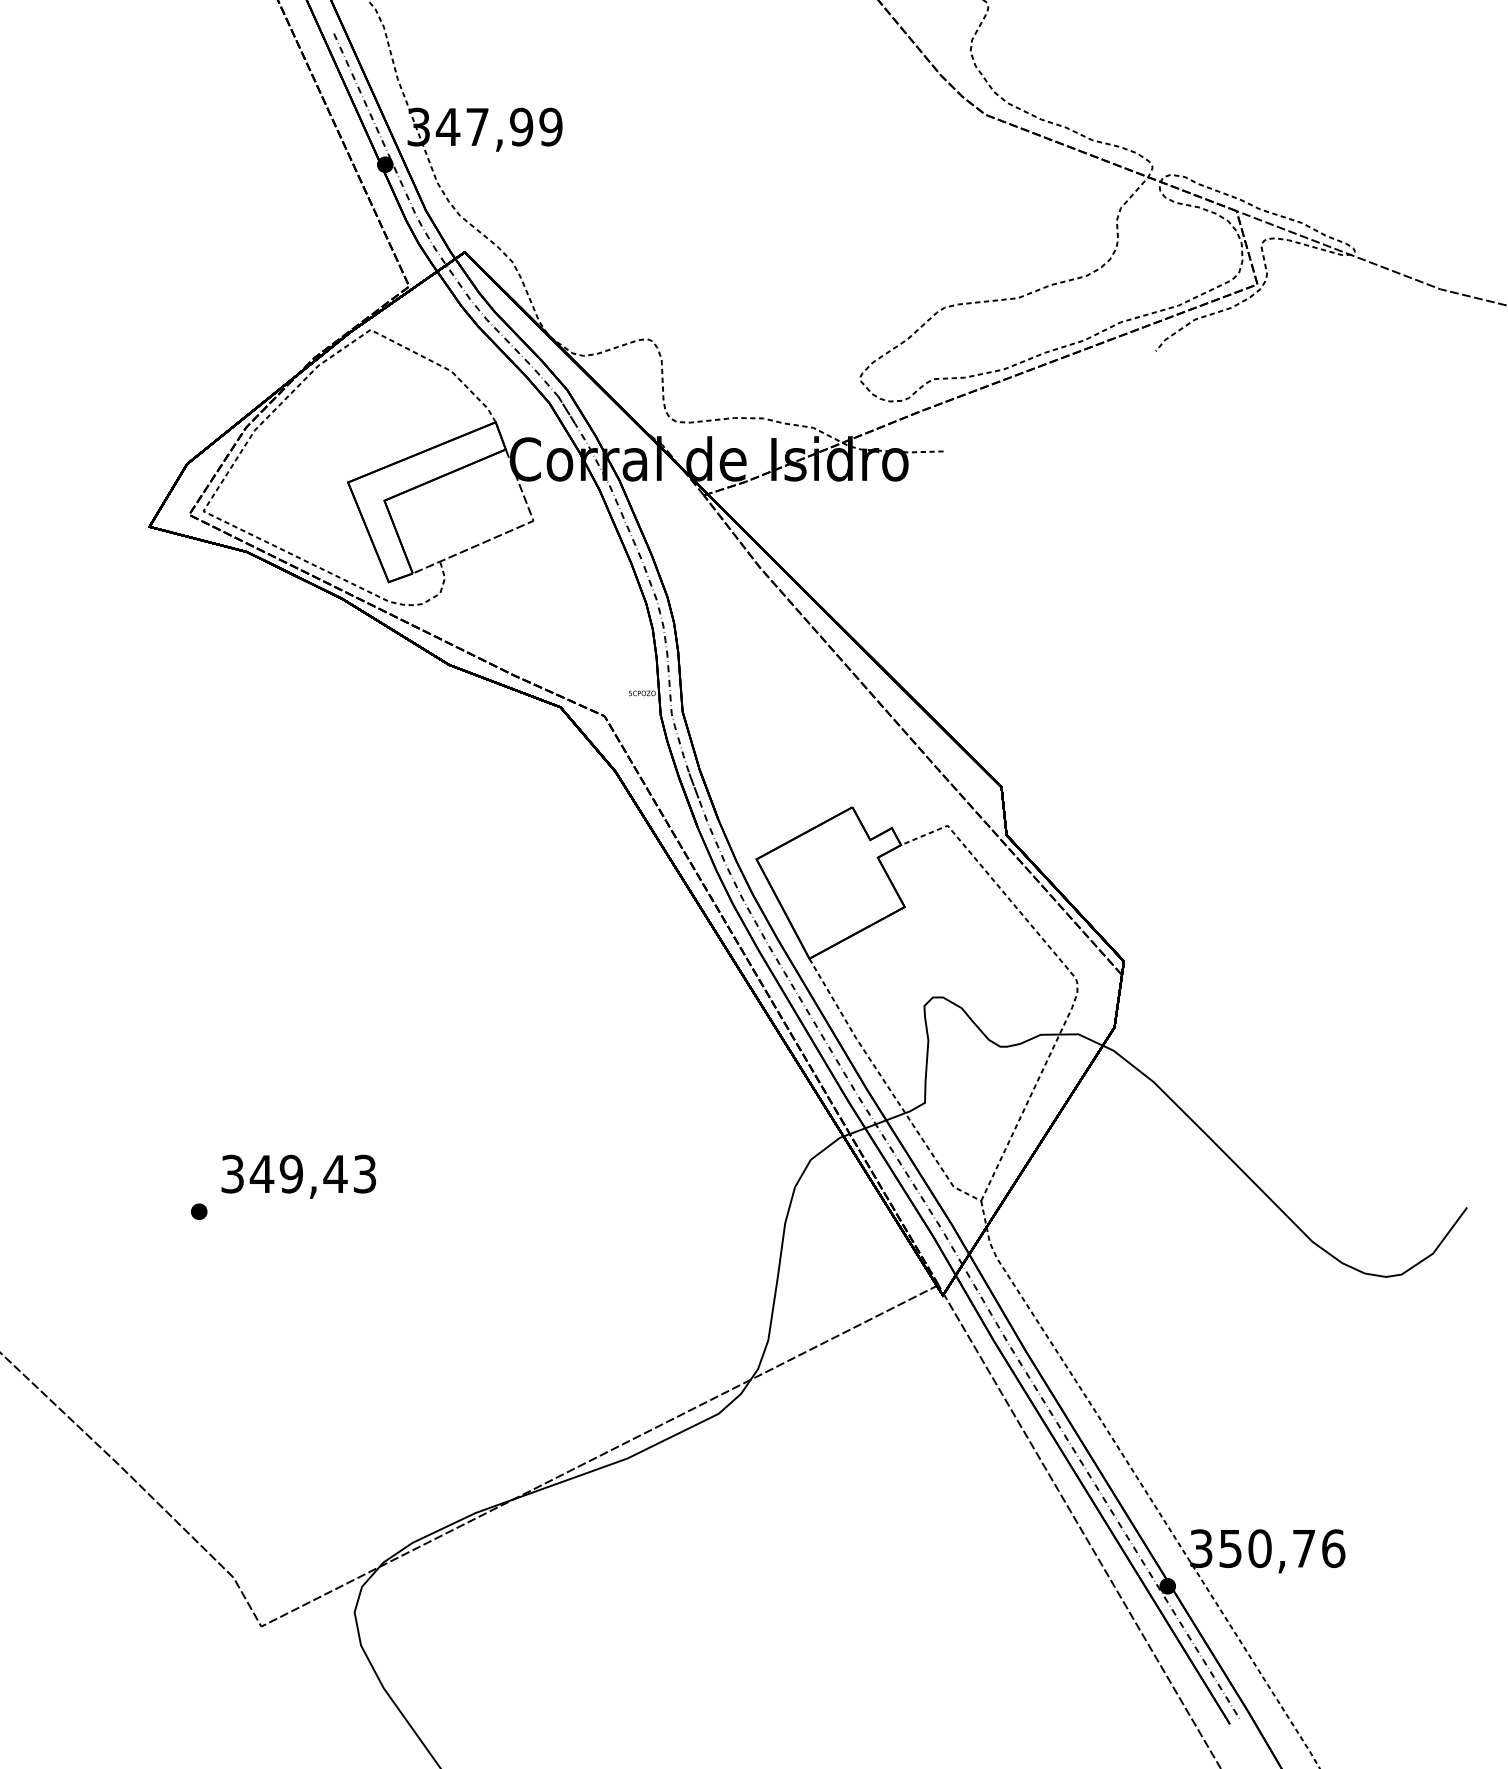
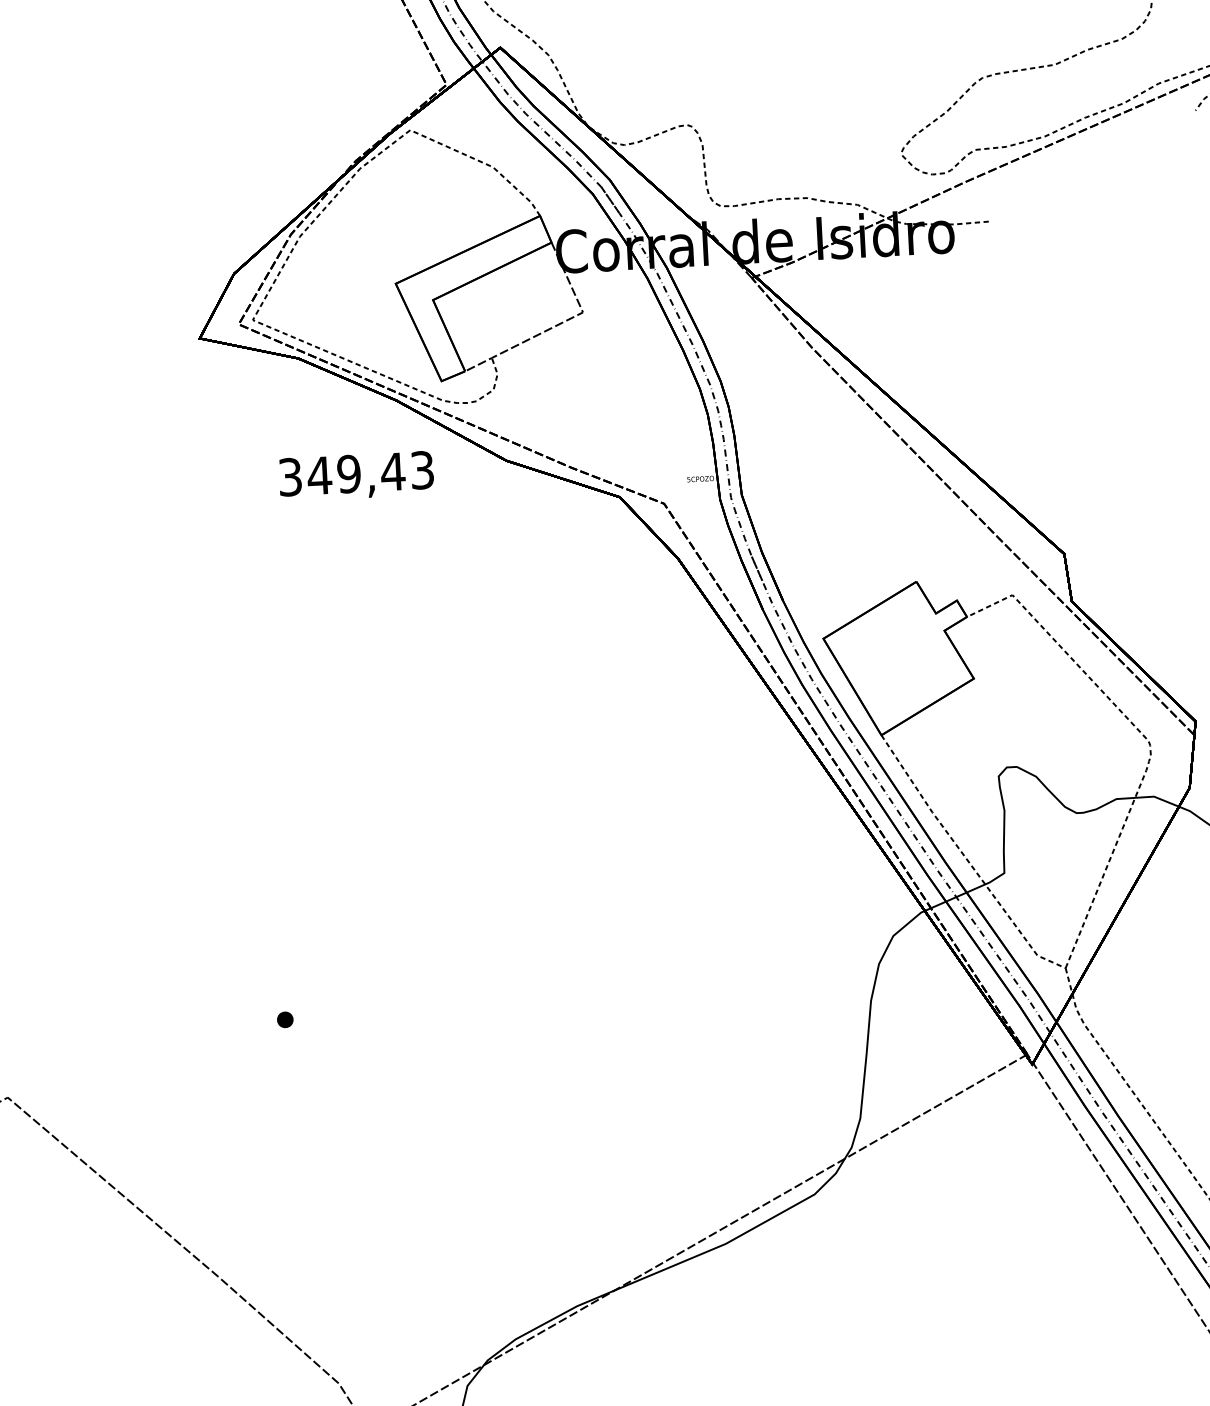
text: (298, 1176) -> (356, 476), moved

